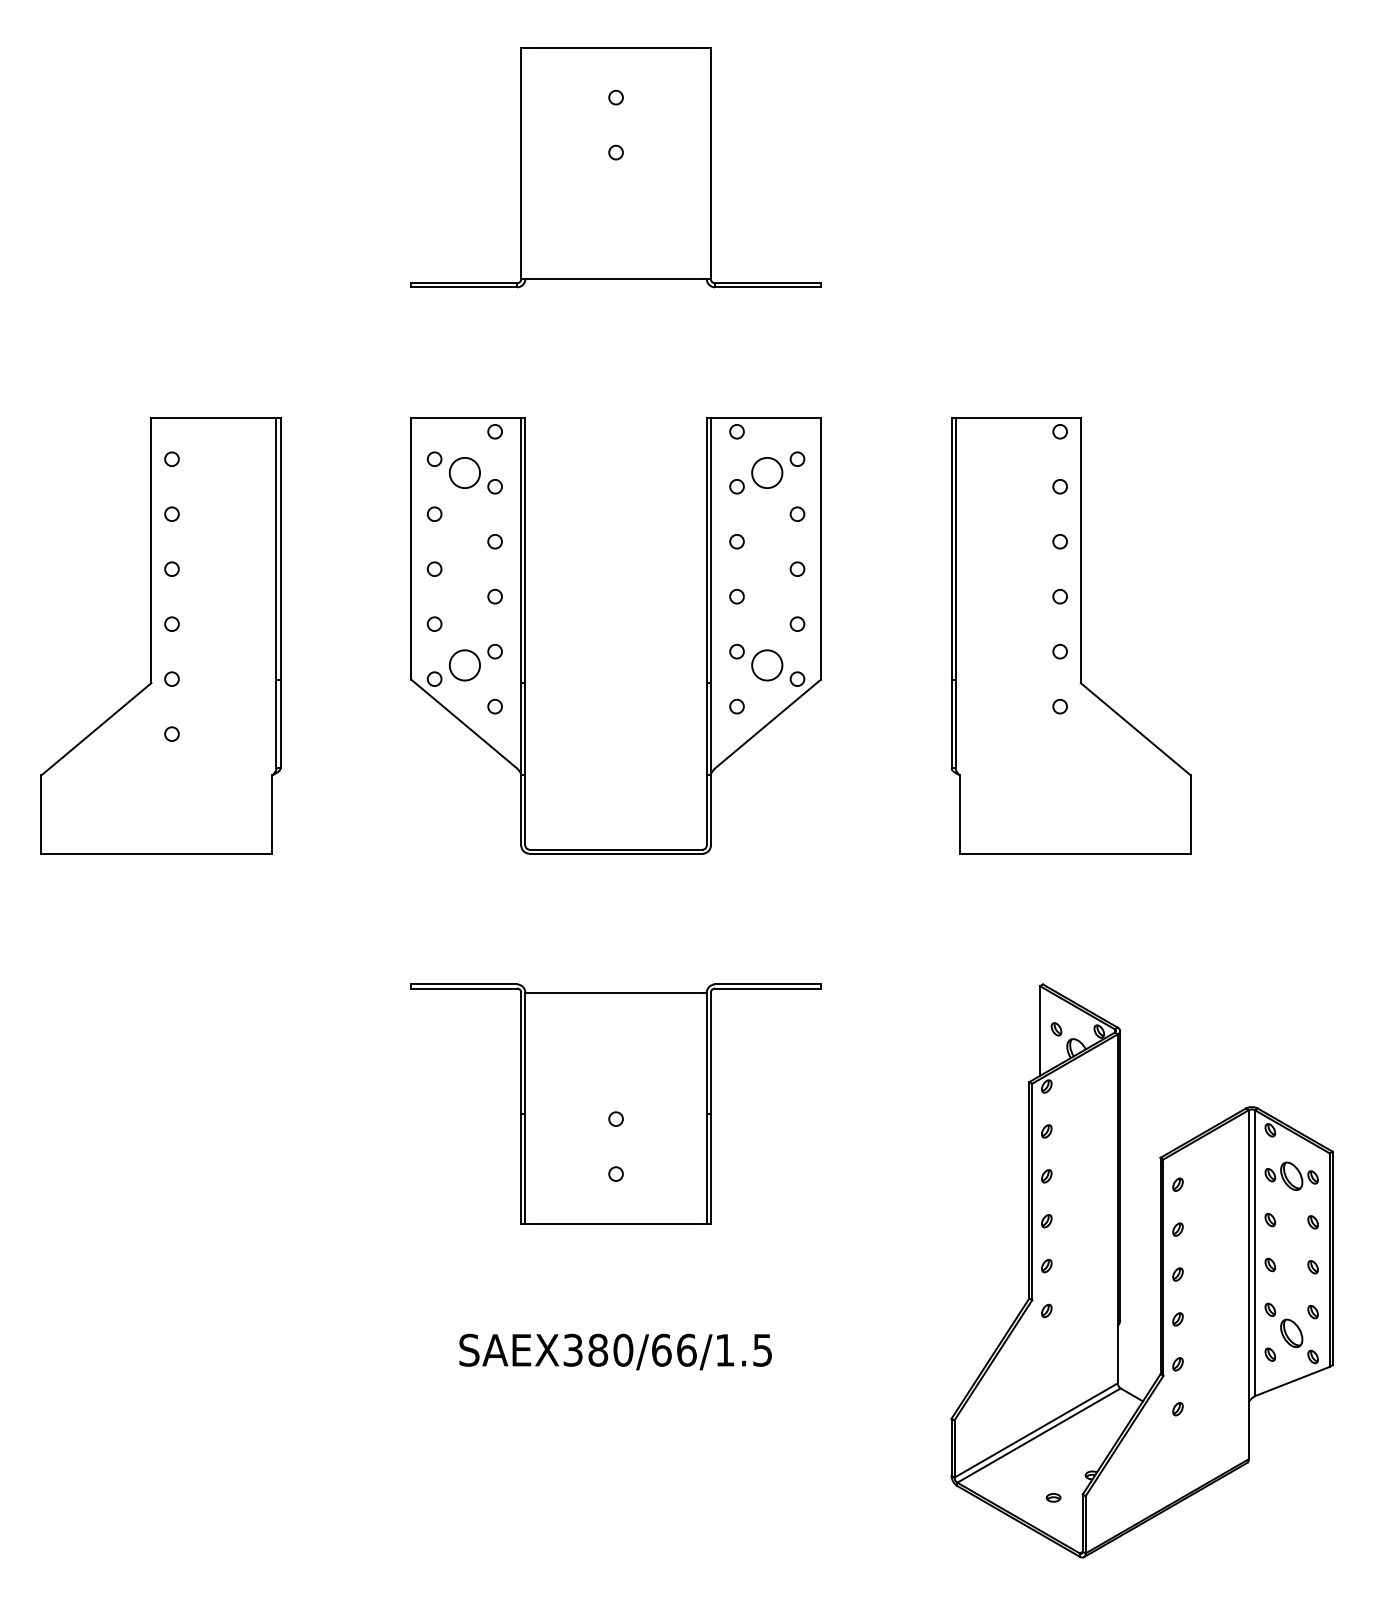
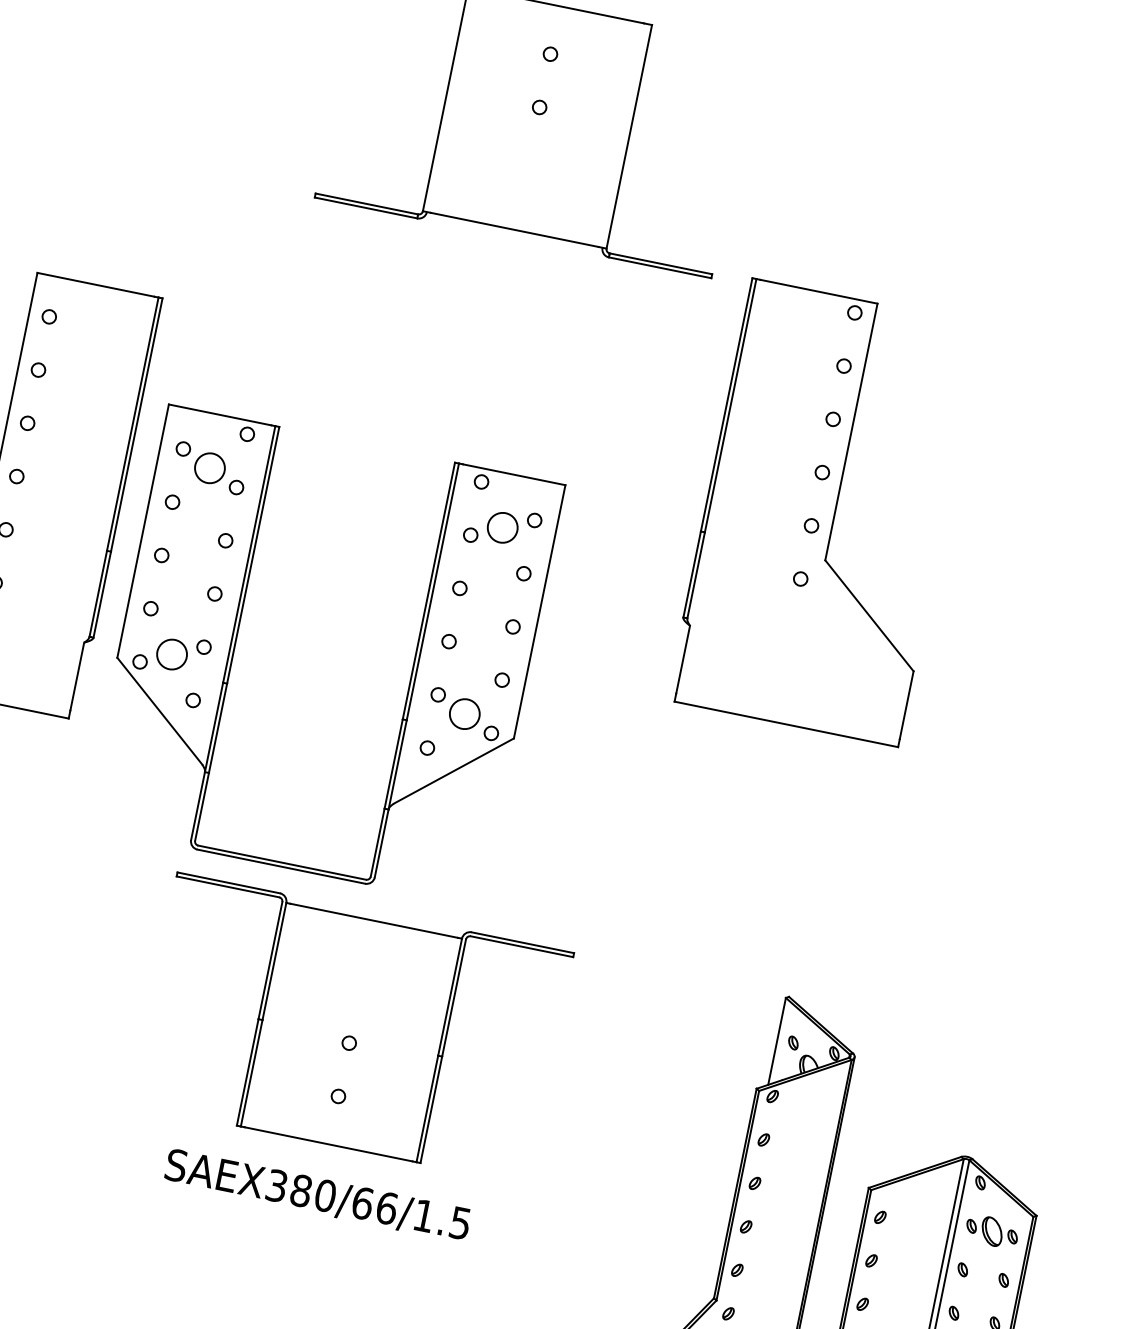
part: (525, 635) -> (236, 637), moved
part: (1070, 635) -> (824, 512), moved
text: (615, 1351) -> (317, 1195), moved

